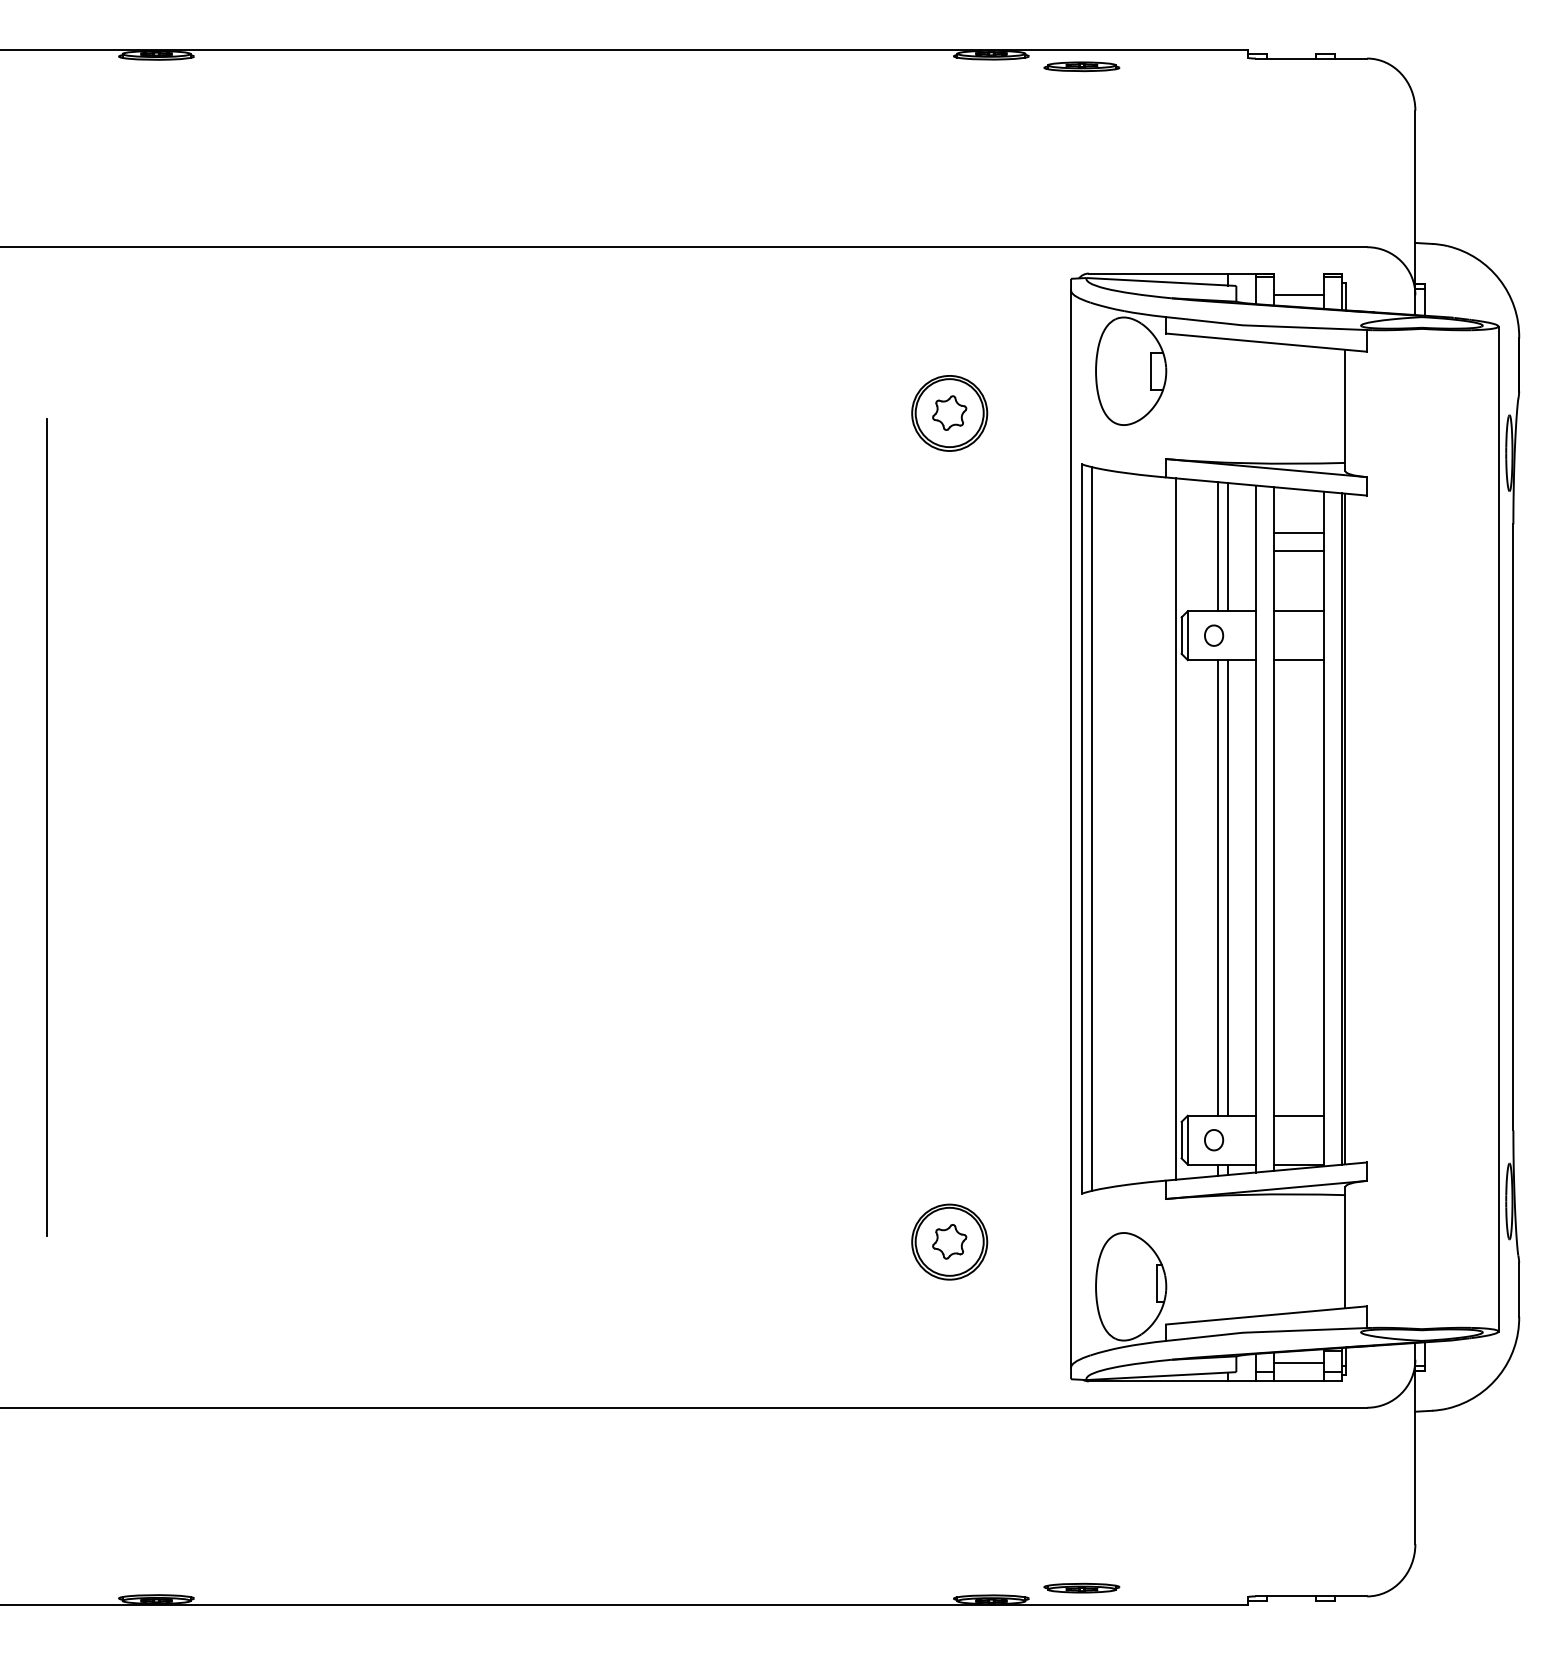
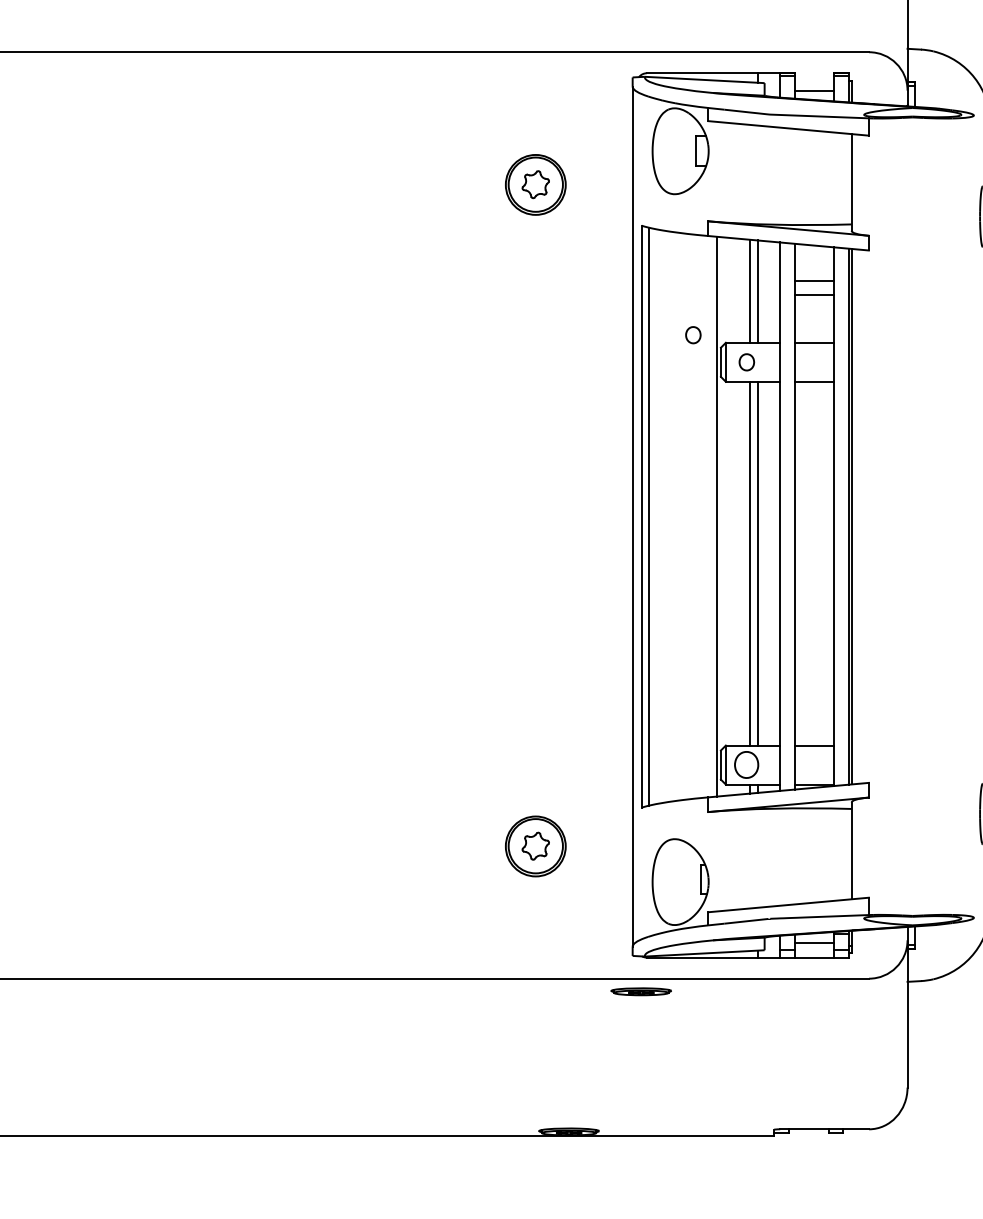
part: (1147, 601) -> (693, 335), added
line: (1498, 828) -> (973, 516), removed
part: (1214, 1140) -> (747, 765), size x1.6
part: (1081, 1587) -> (641, 991), moved

